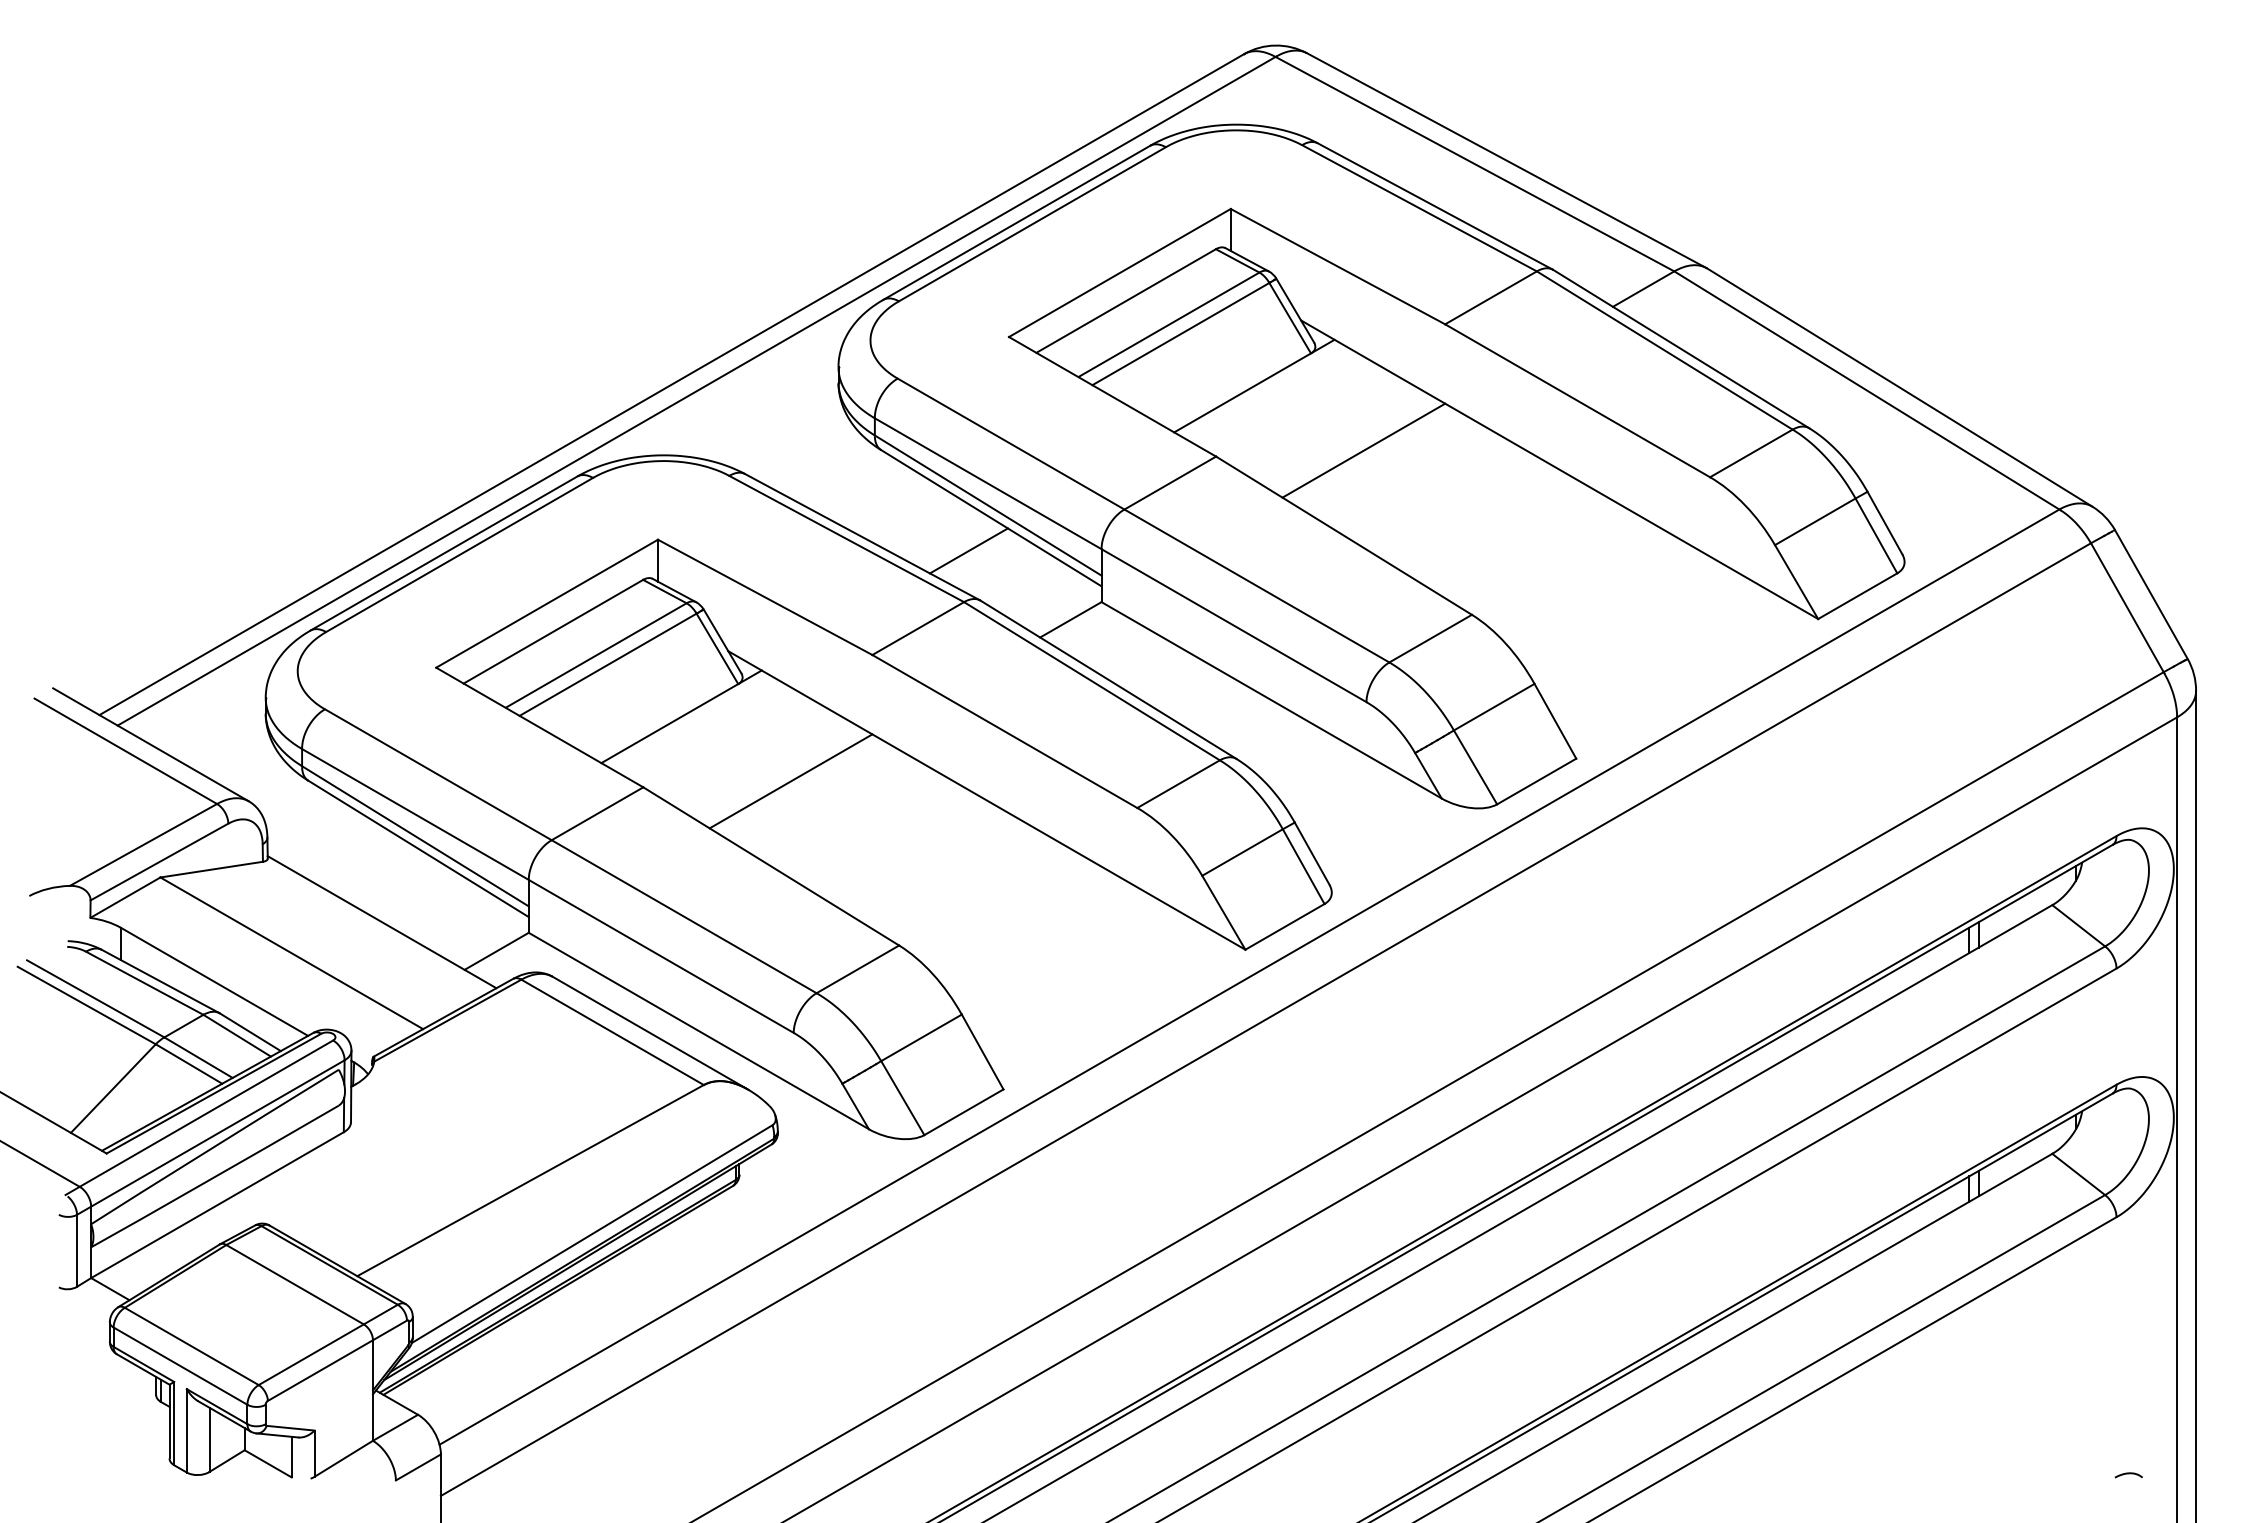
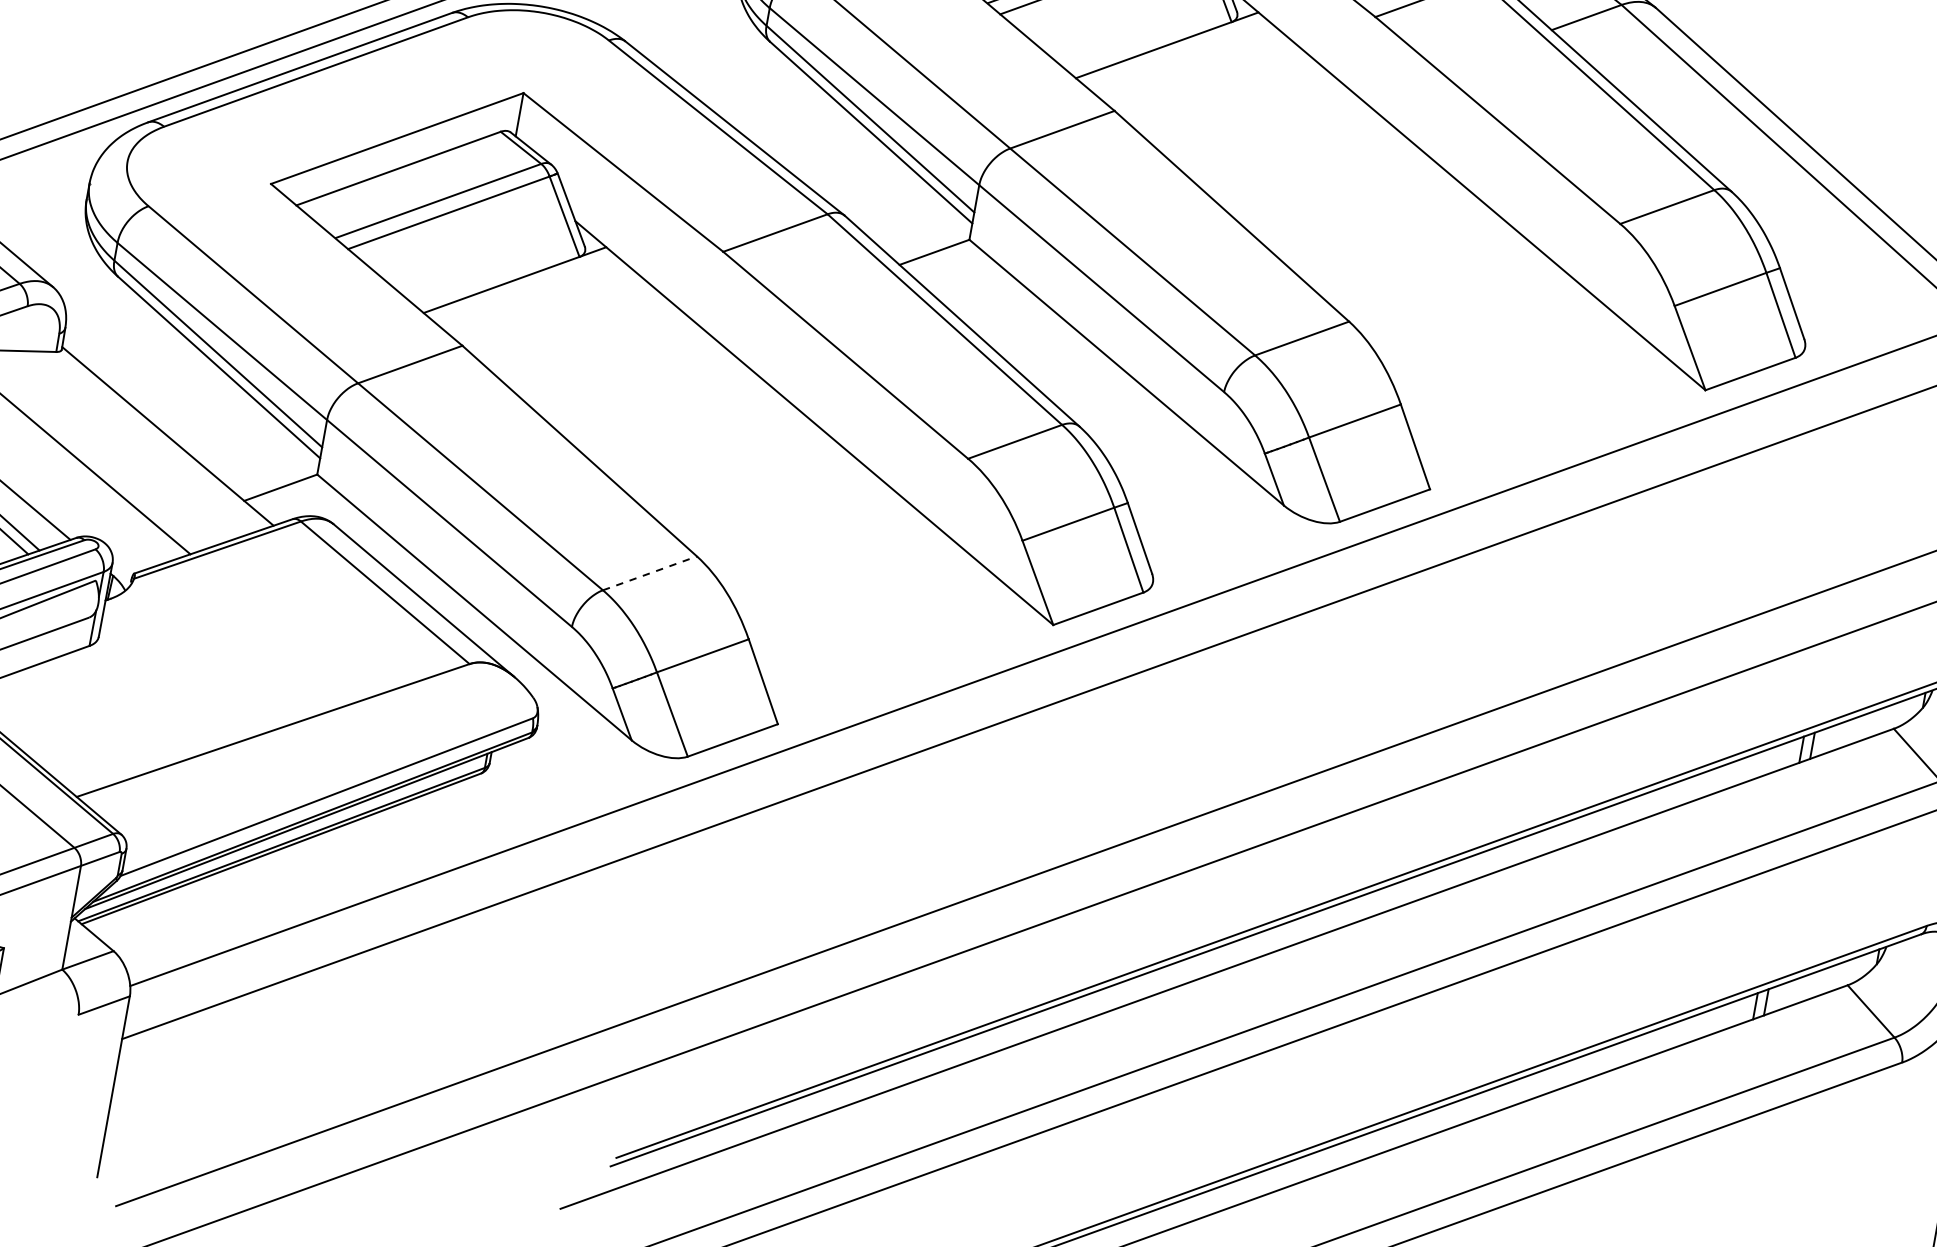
line: (1363, 450) -> (1267, 132), removed
line: (968, 550) -> (841, 161), removed
line: (790, 781) -> (615, 367), removed
line: (857, 969) -> (649, 573), solid -> dashed

